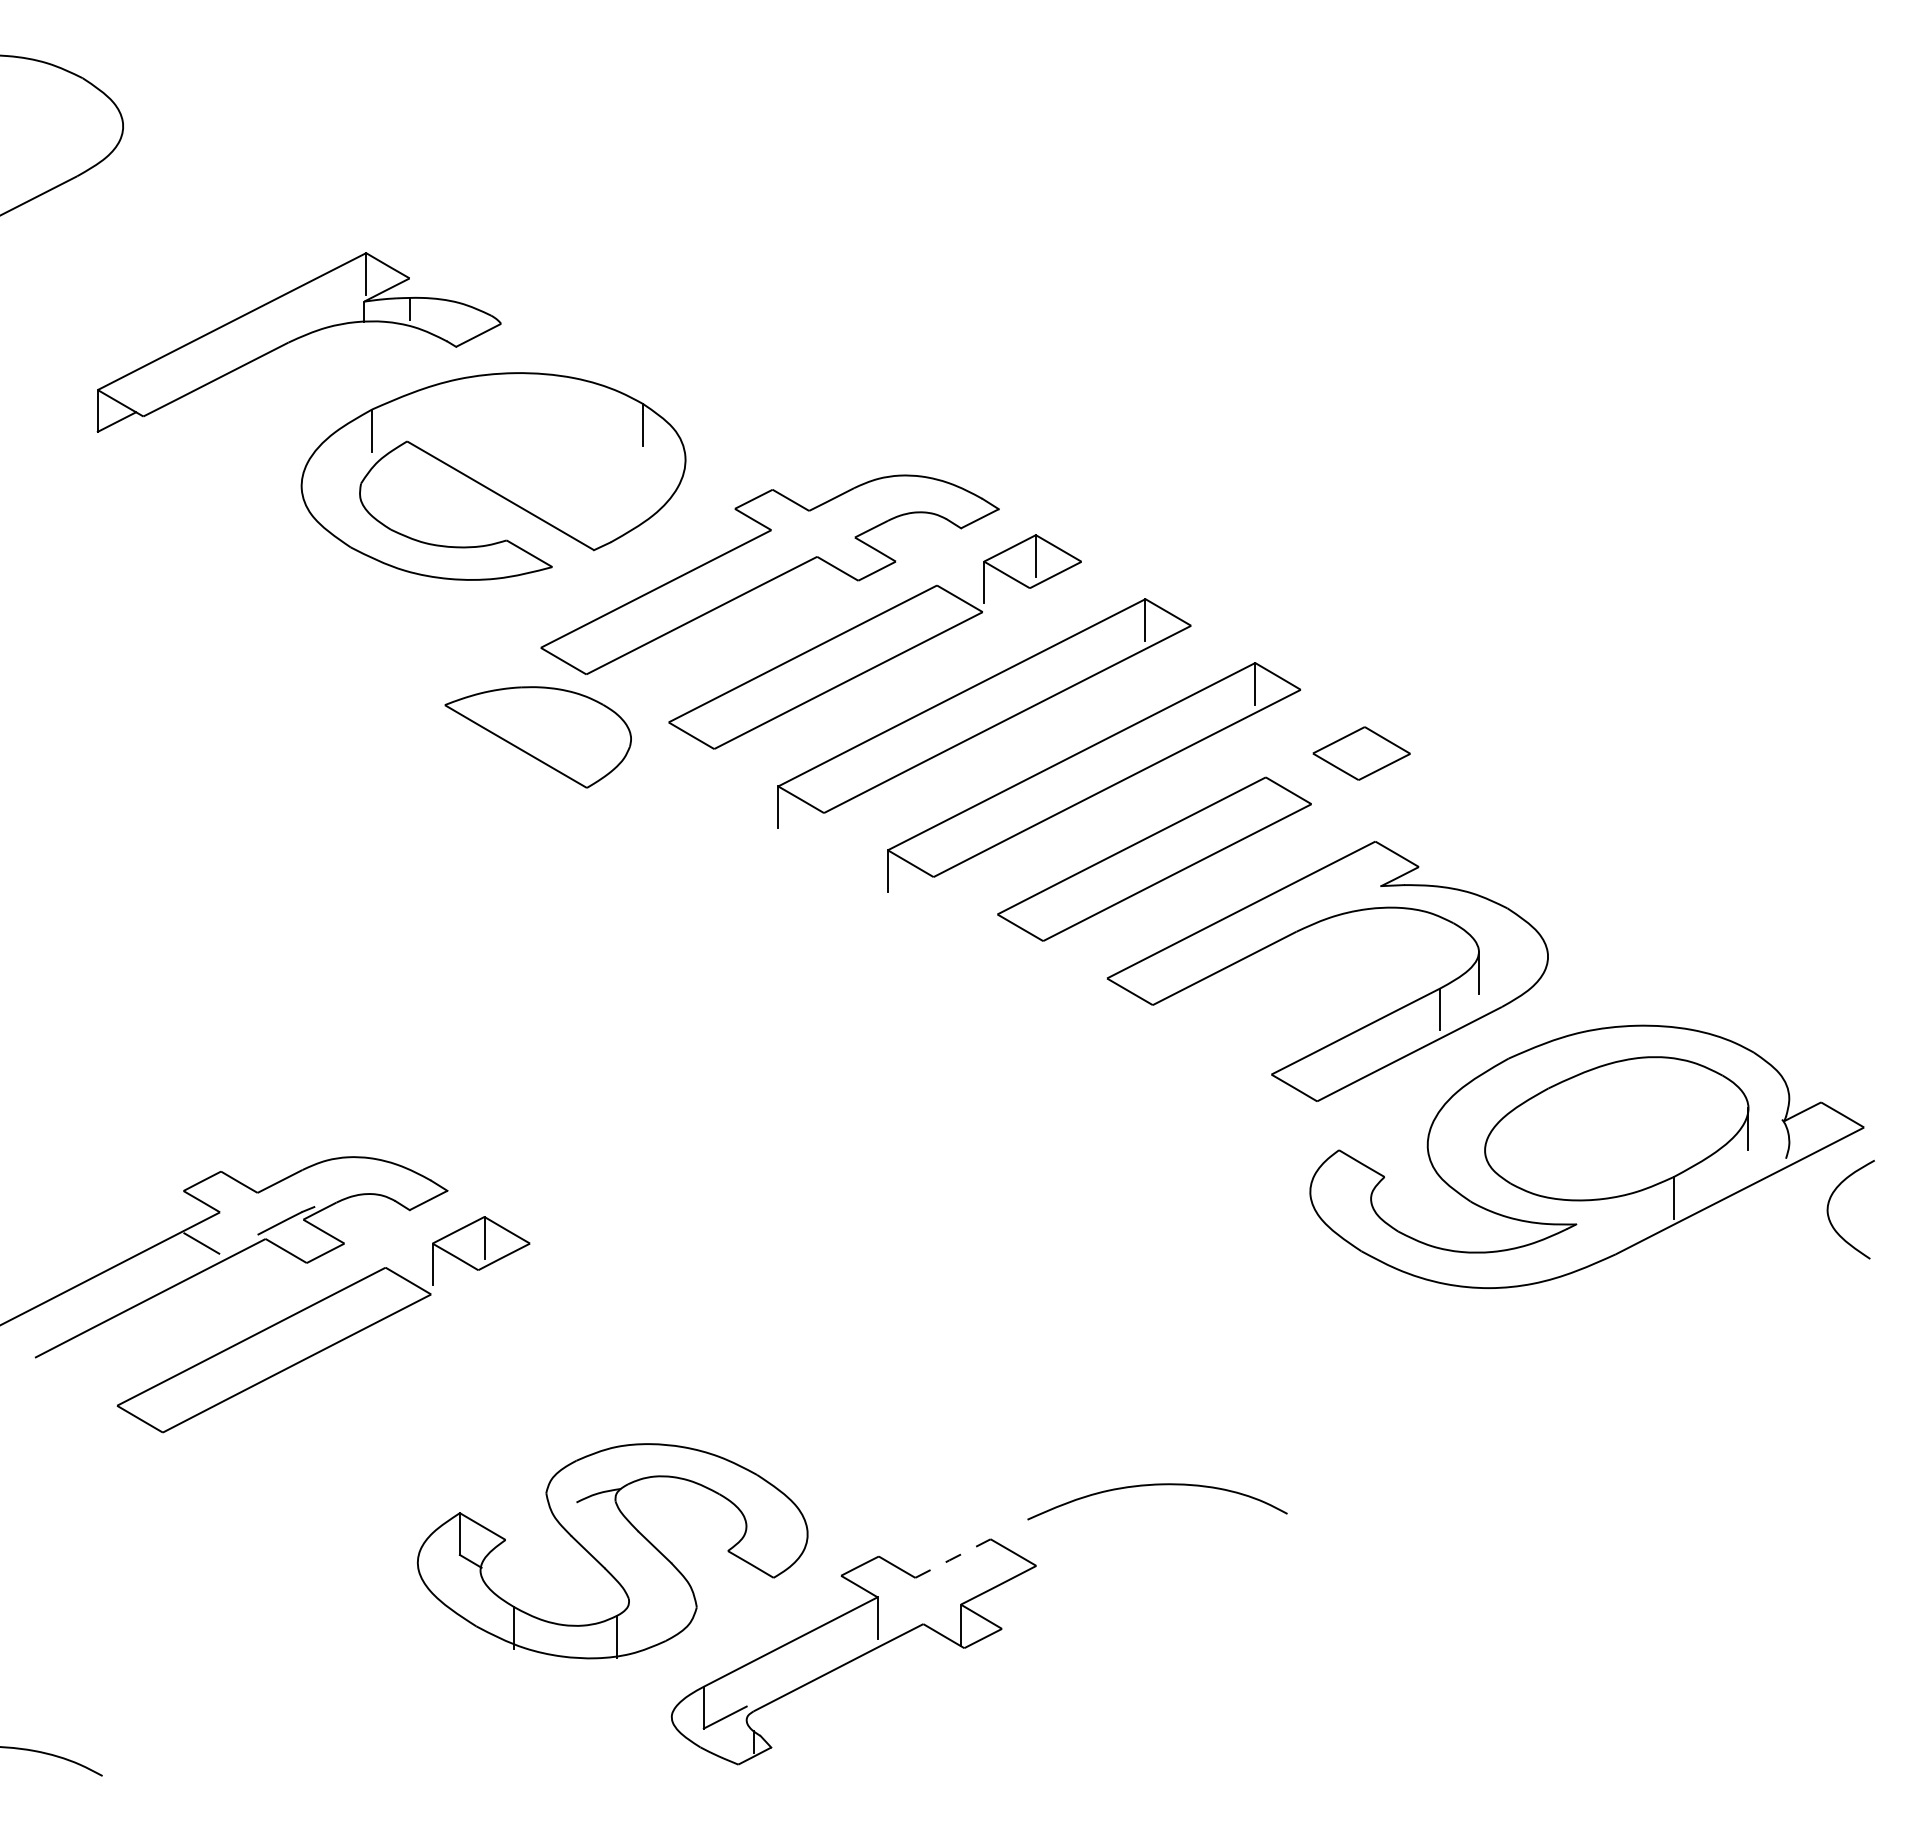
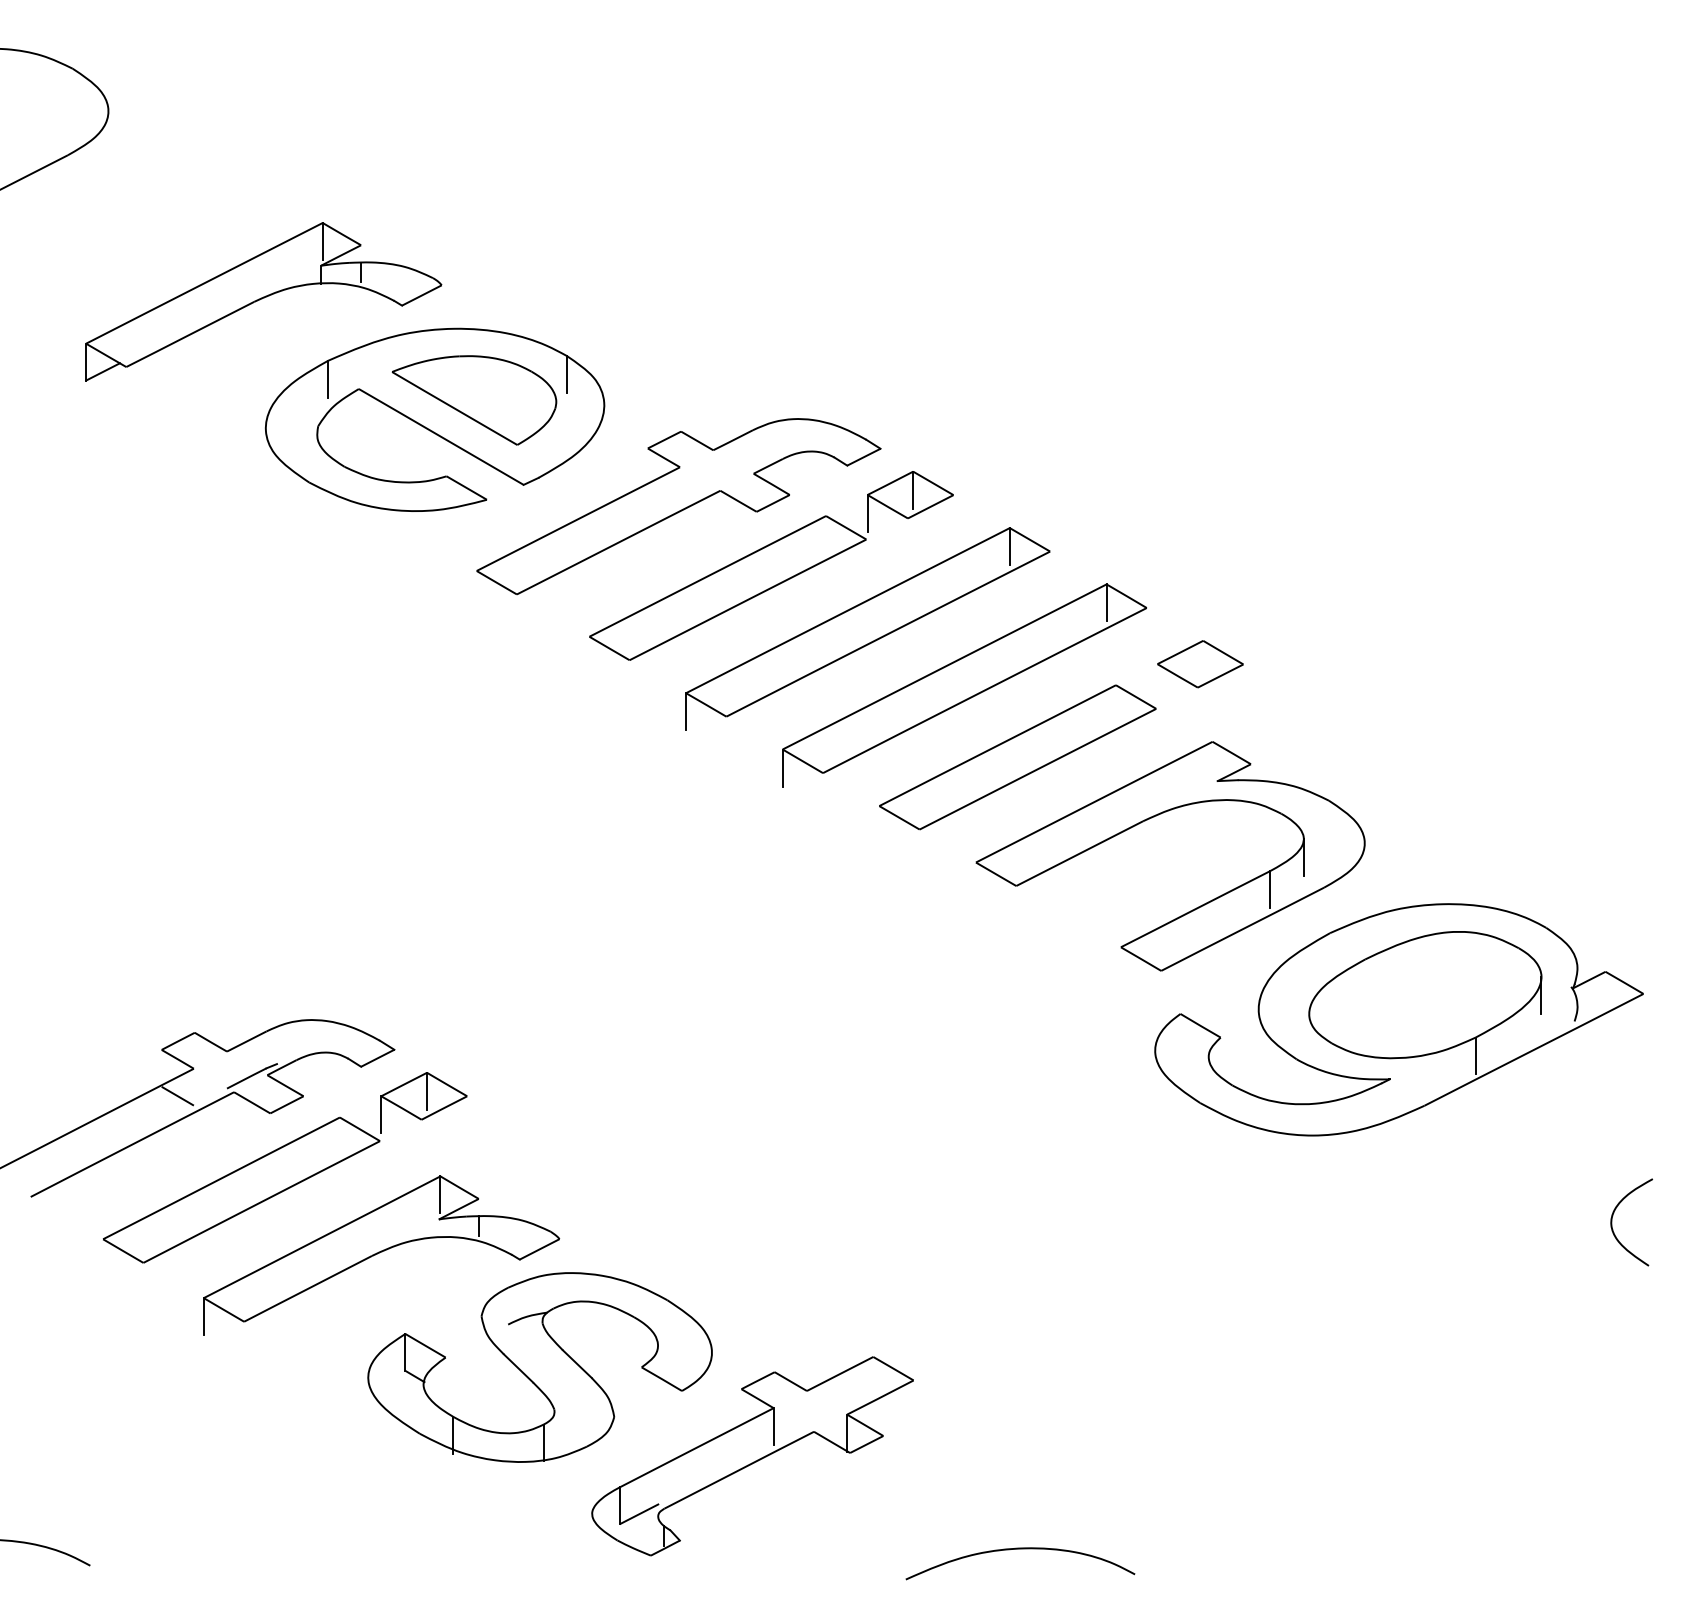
part: (537, 737) -> (473, 400), moved
curve: (1829, 1204) -> (1612, 1217), moved
part: (432, 1424) -> (381, 1255), added
curve: (1157, 1485) -> (1020, 1549), moved
line: (952, 1558) -> (839, 1373), dashed -> solid

